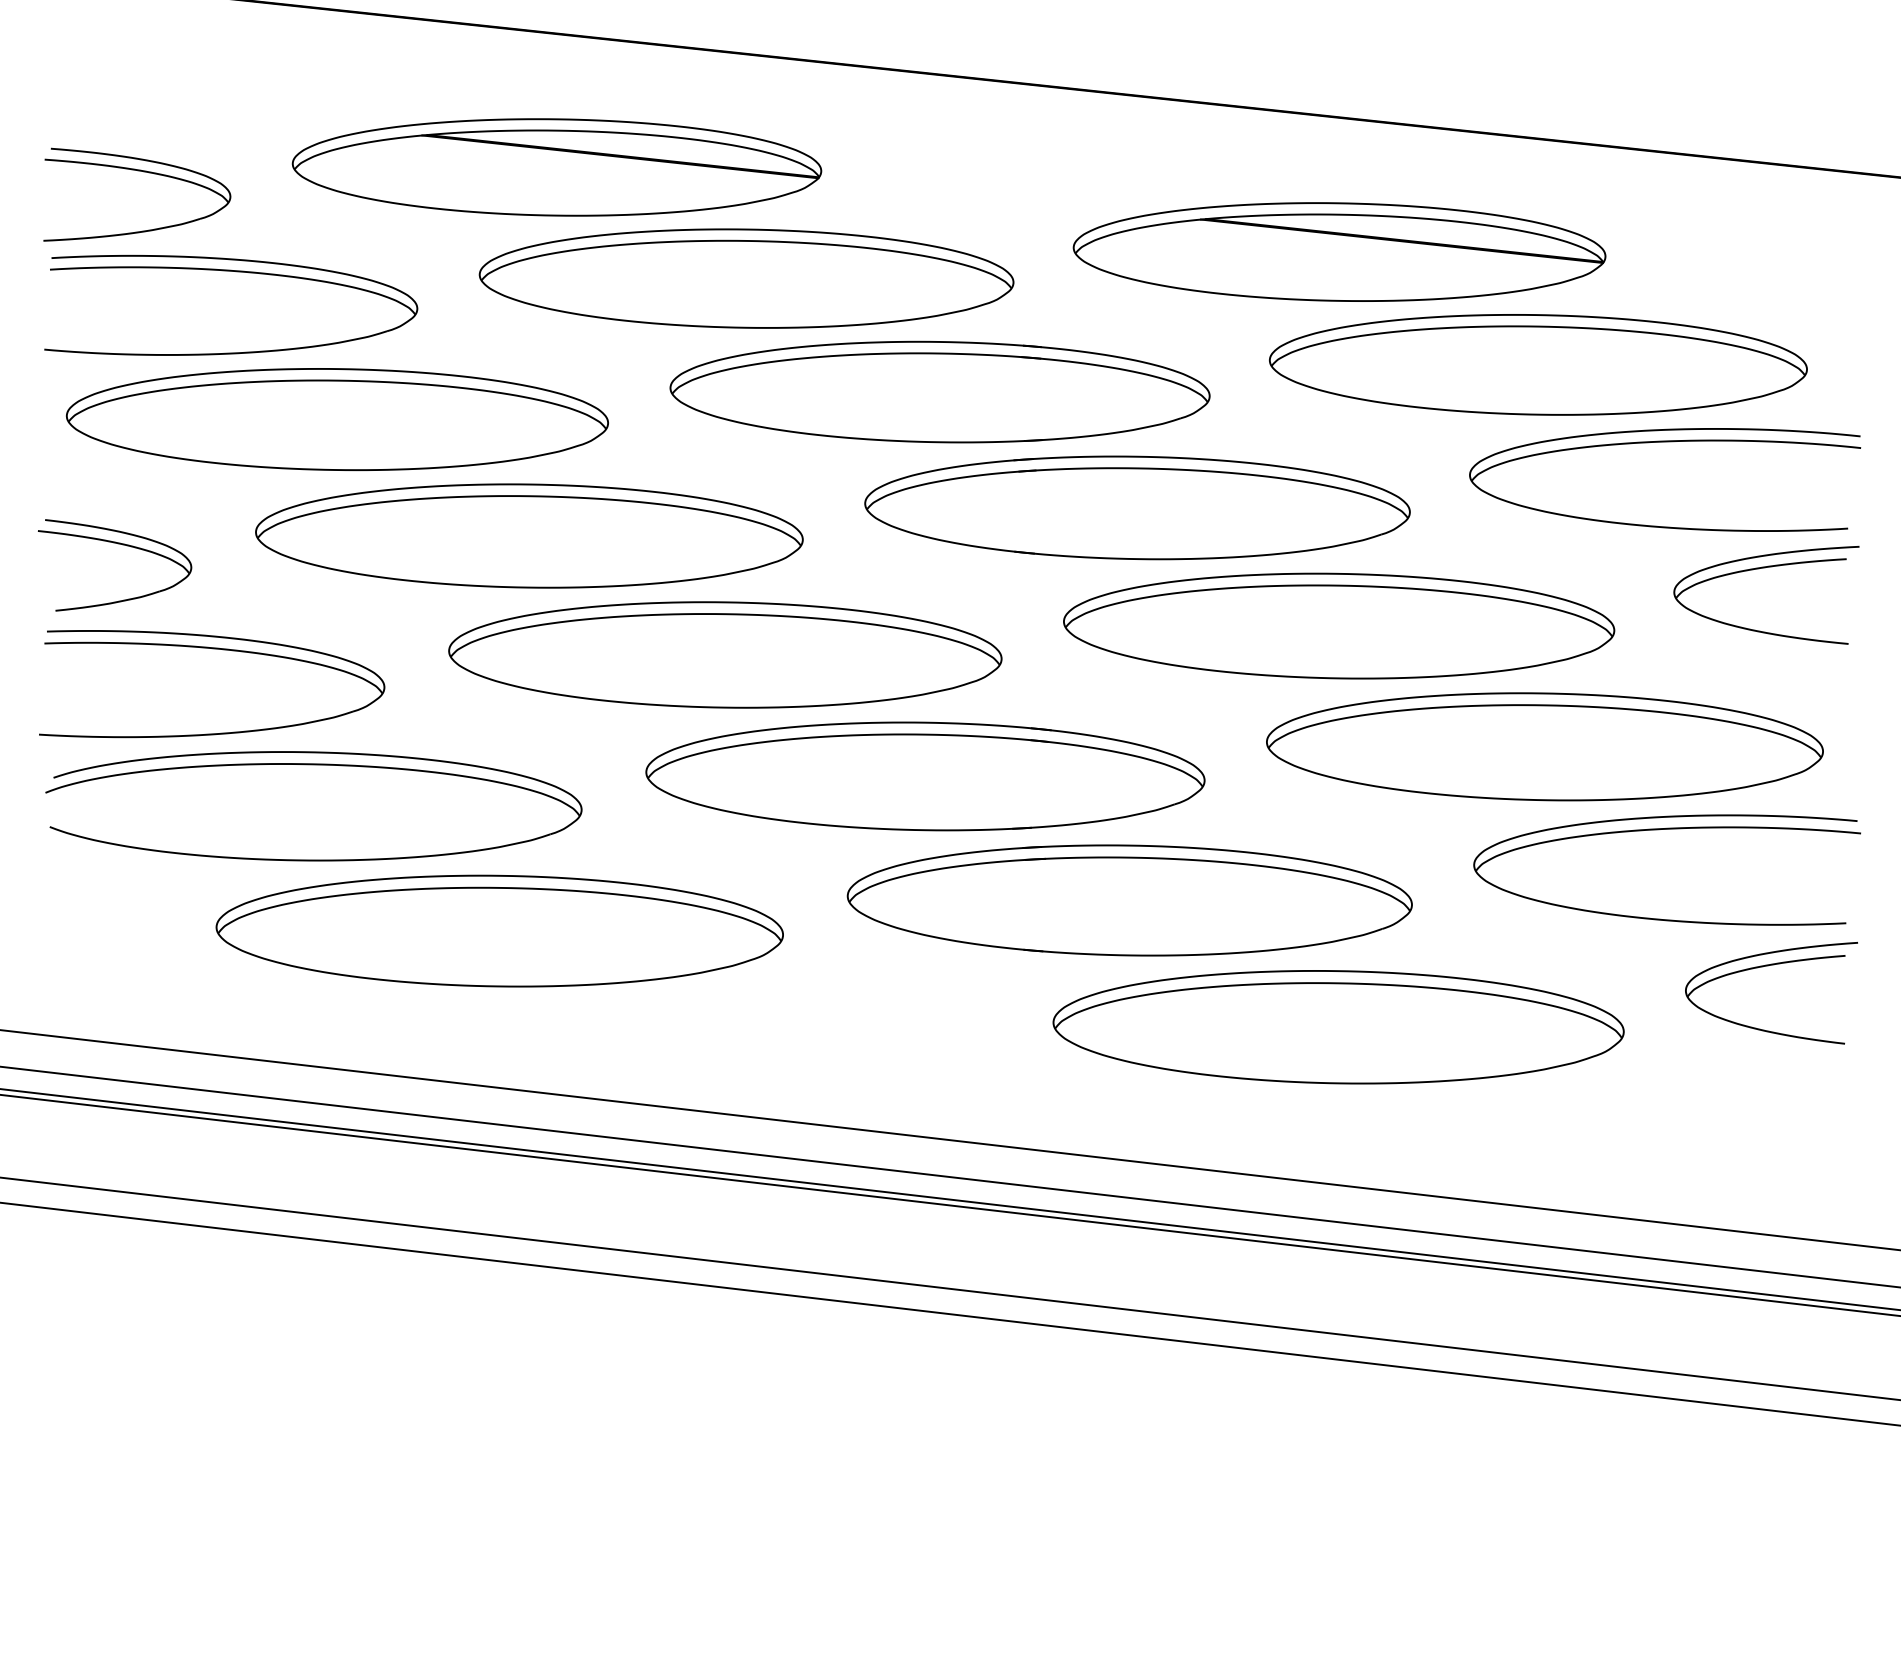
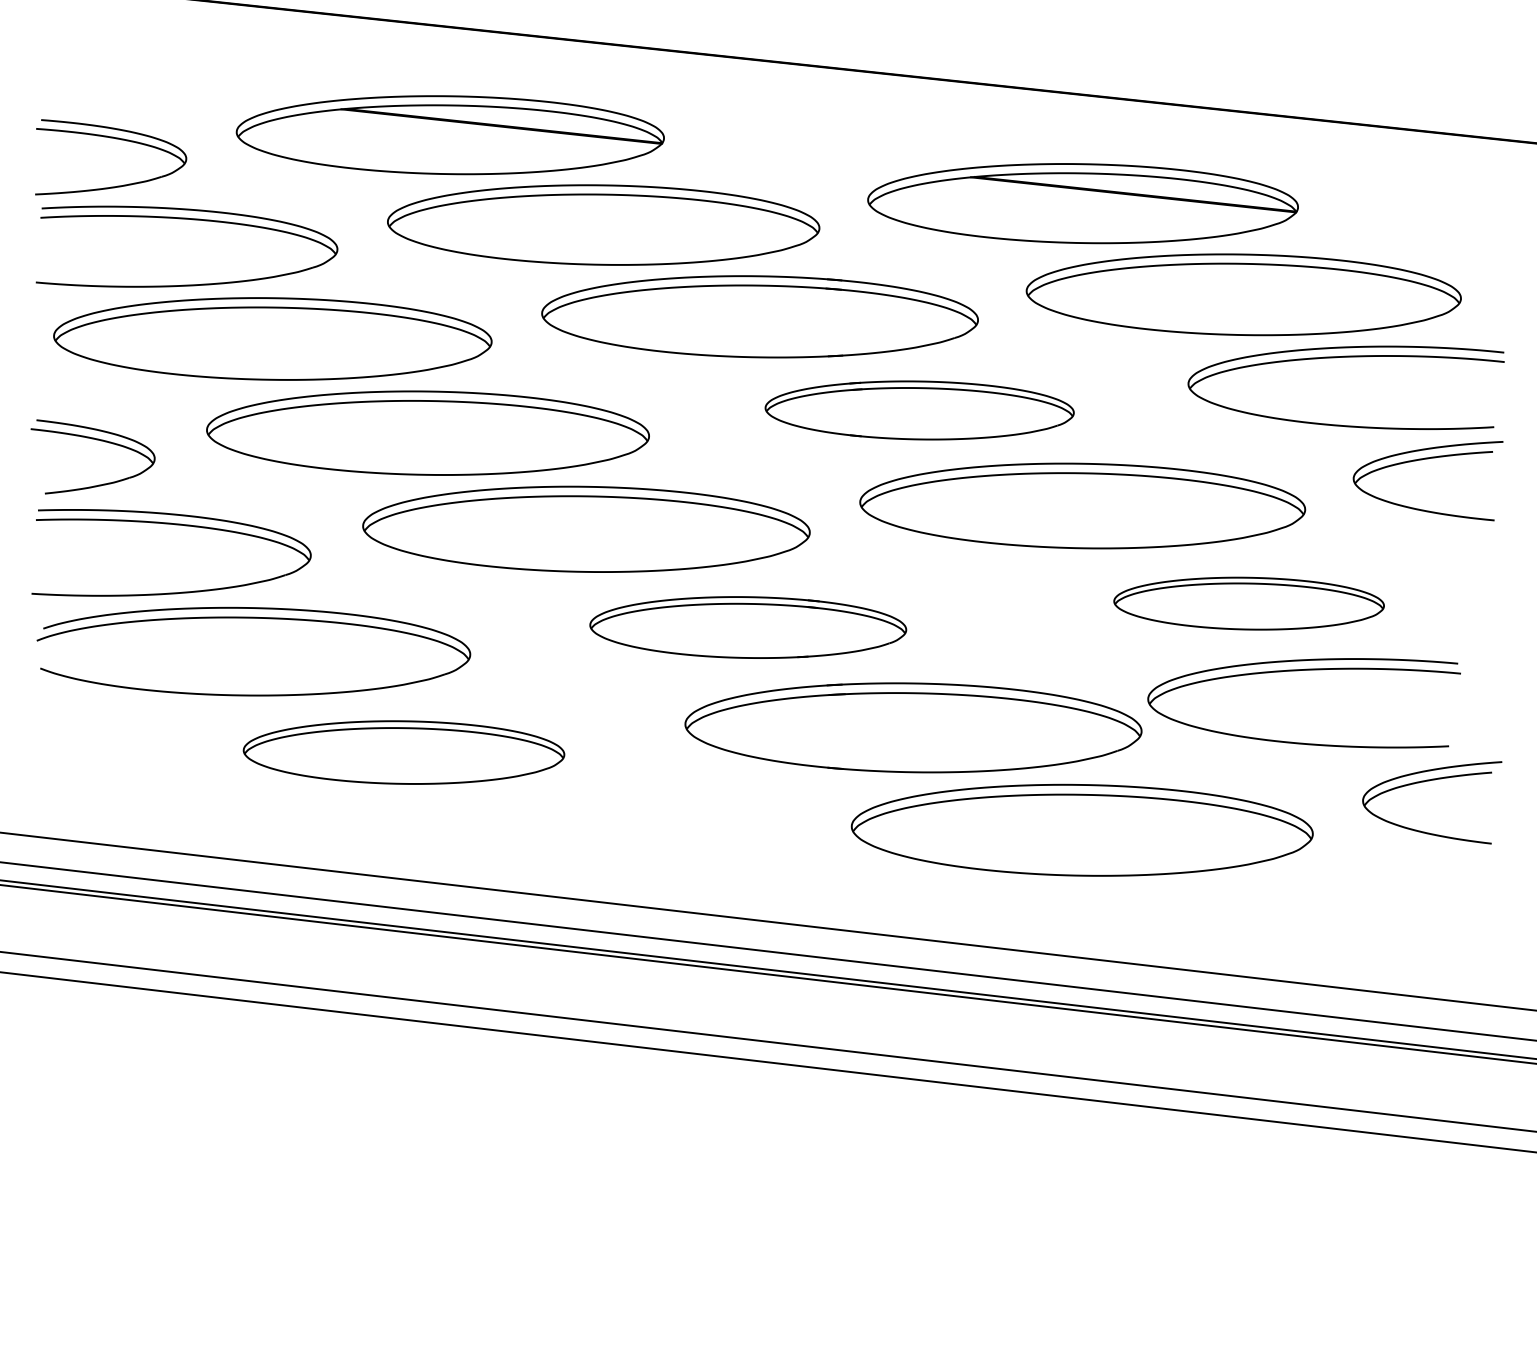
part: (1137, 507) -> (919, 410), size x0.7
part: (1544, 746) -> (1248, 603), size x0.6
part: (925, 776) -> (748, 627), size x0.7
part: (1659, 830) -> (1298, 671), moved
part: (499, 930) -> (403, 752), size x0.7

